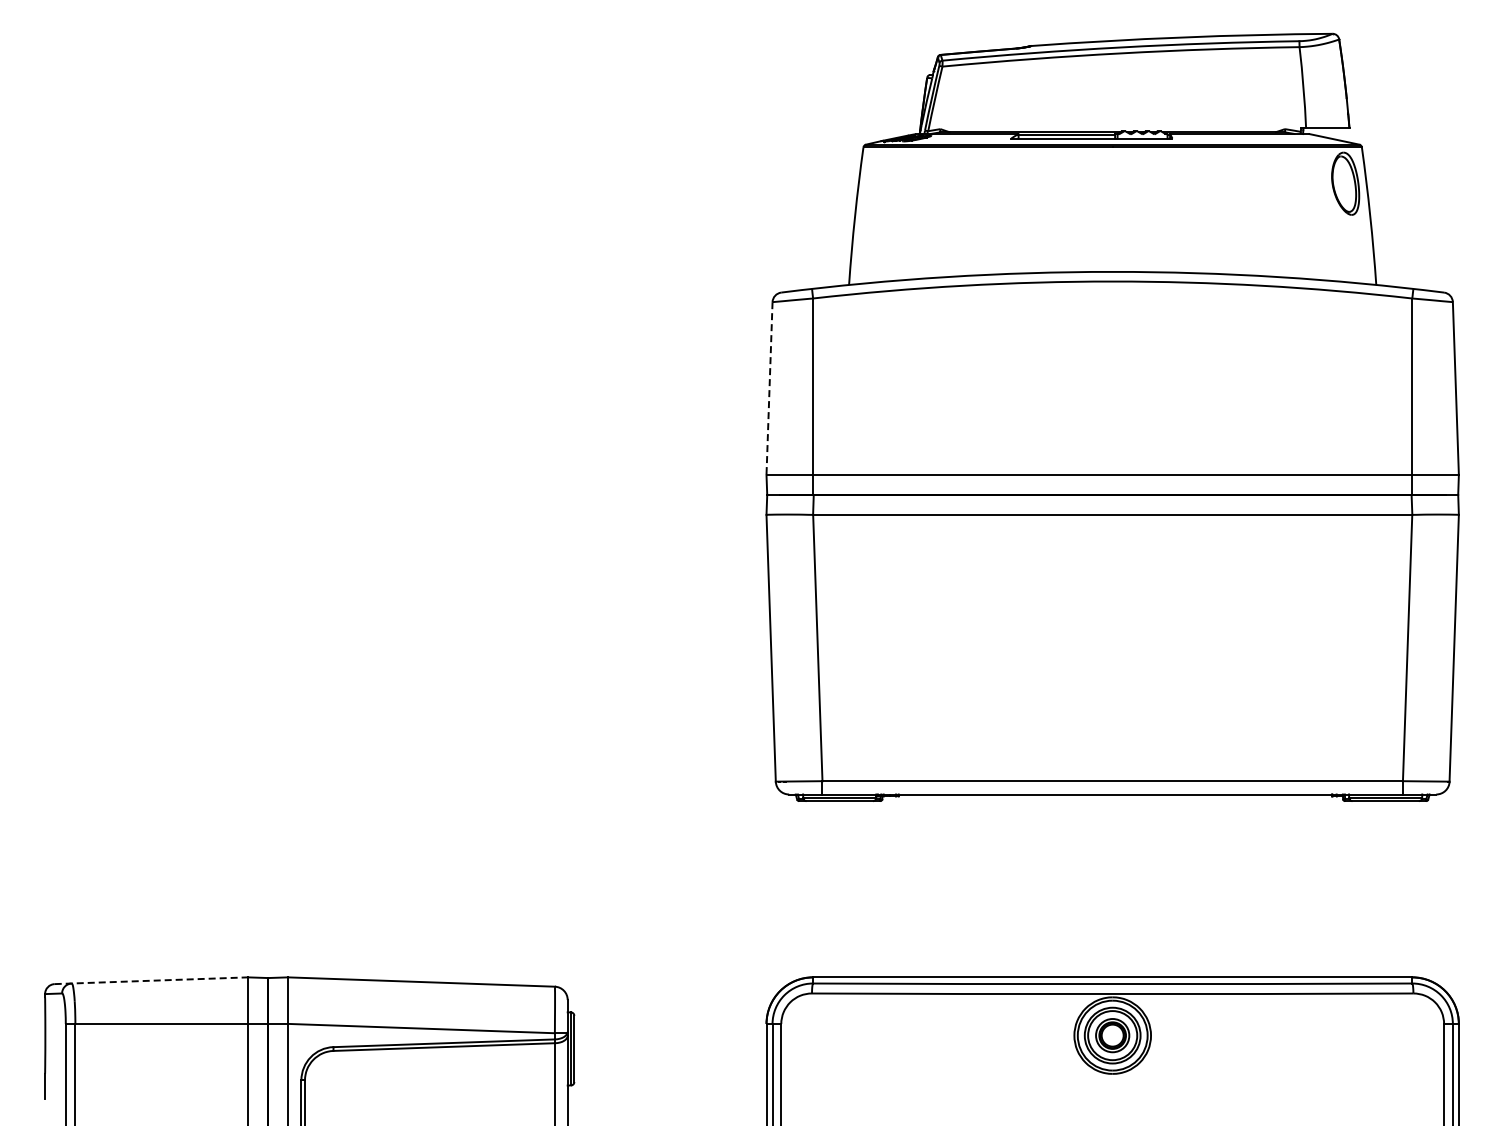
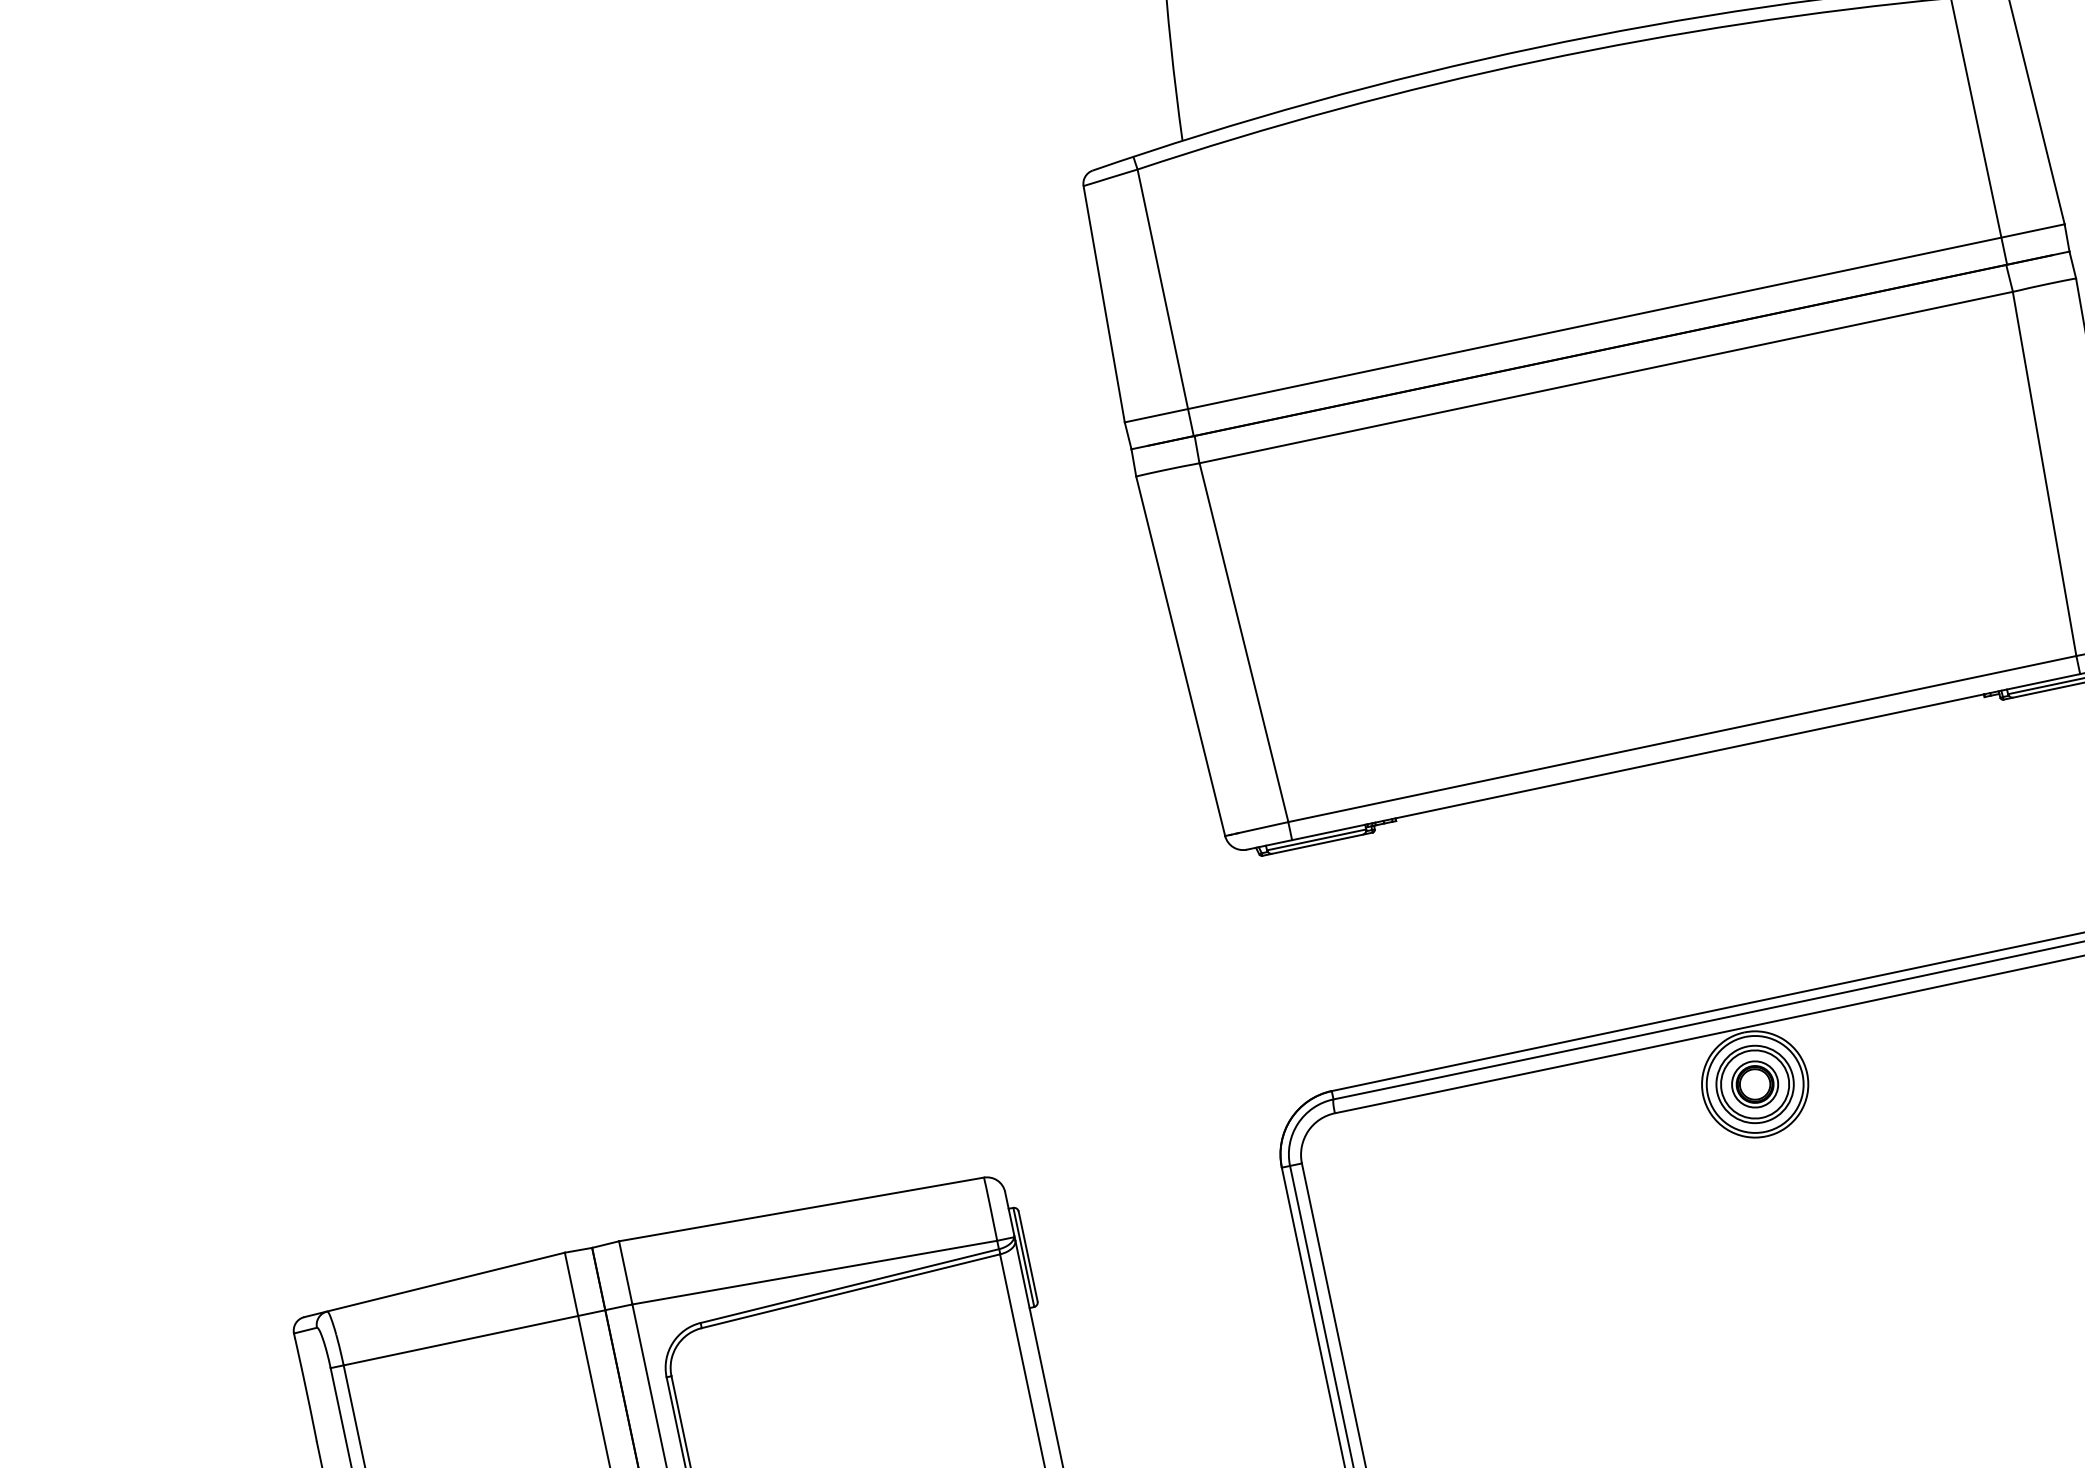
line: (769, 389) -> (1104, 305), dashed -> solid
line: (151, 980) -> (434, 1284), dashed -> solid

